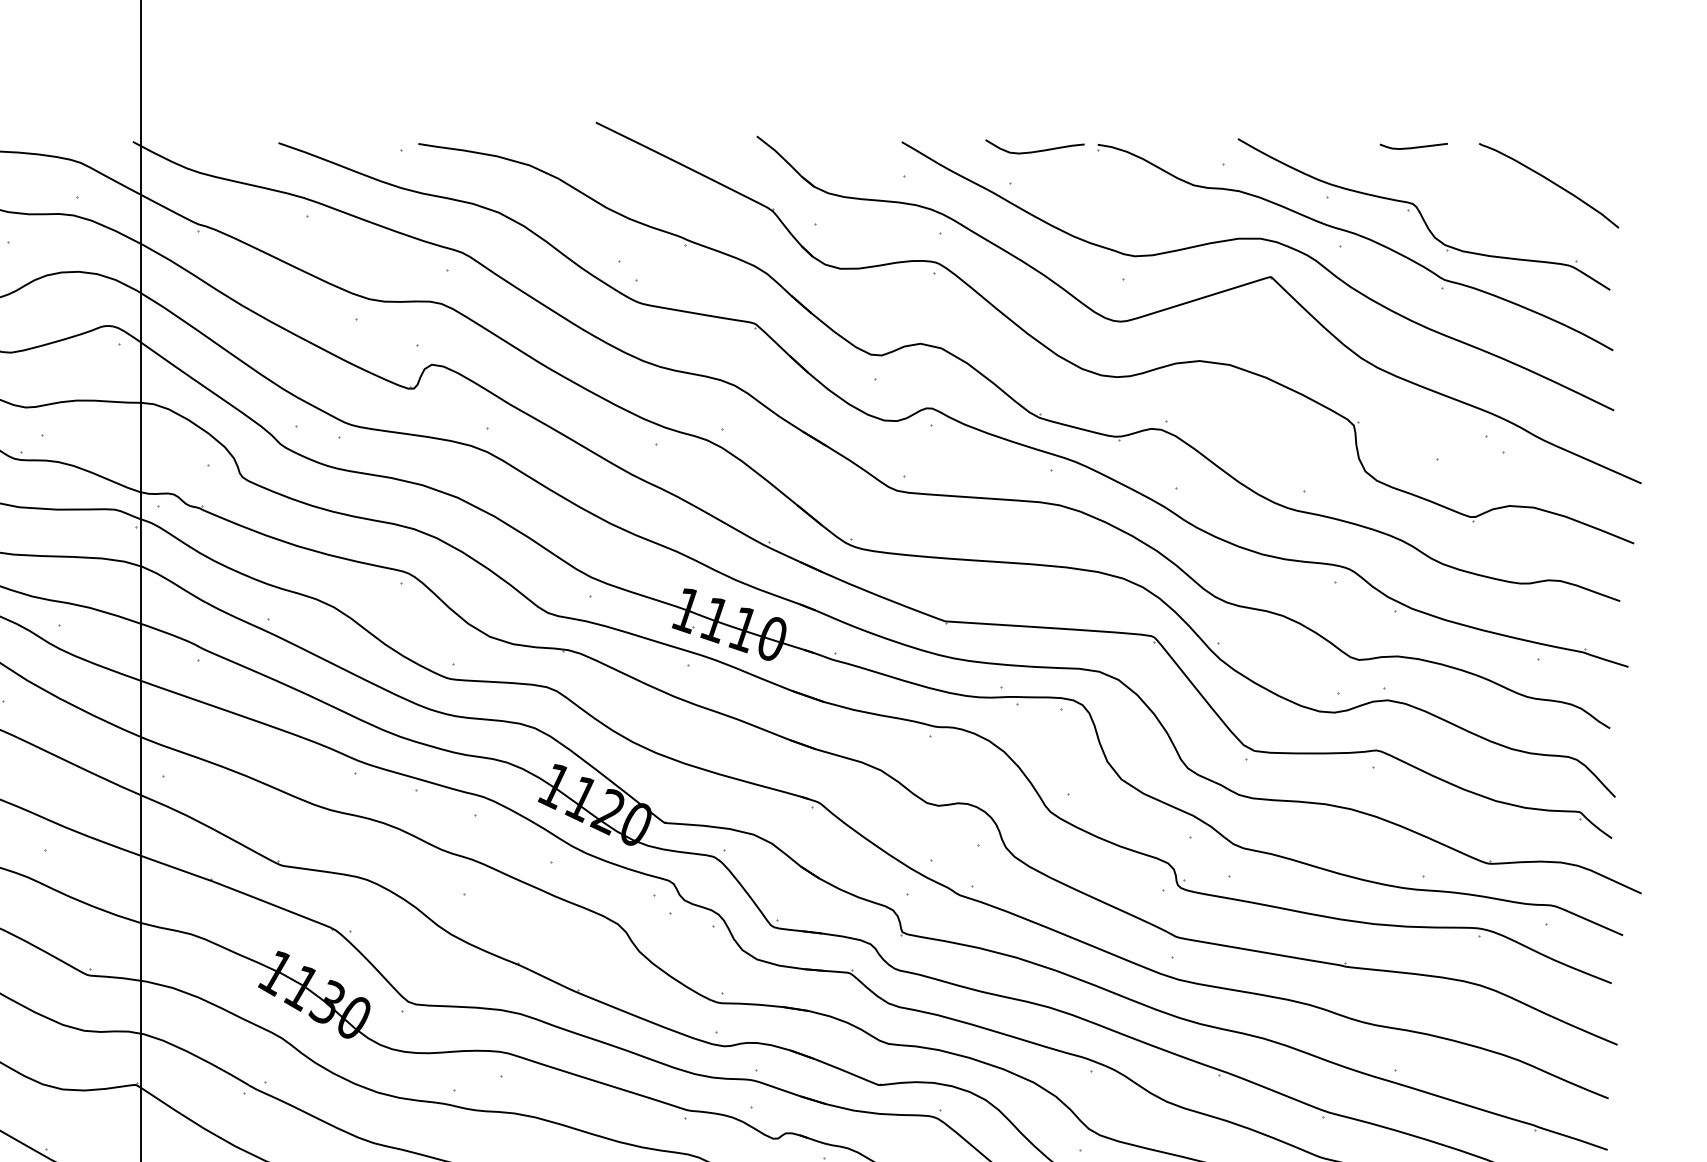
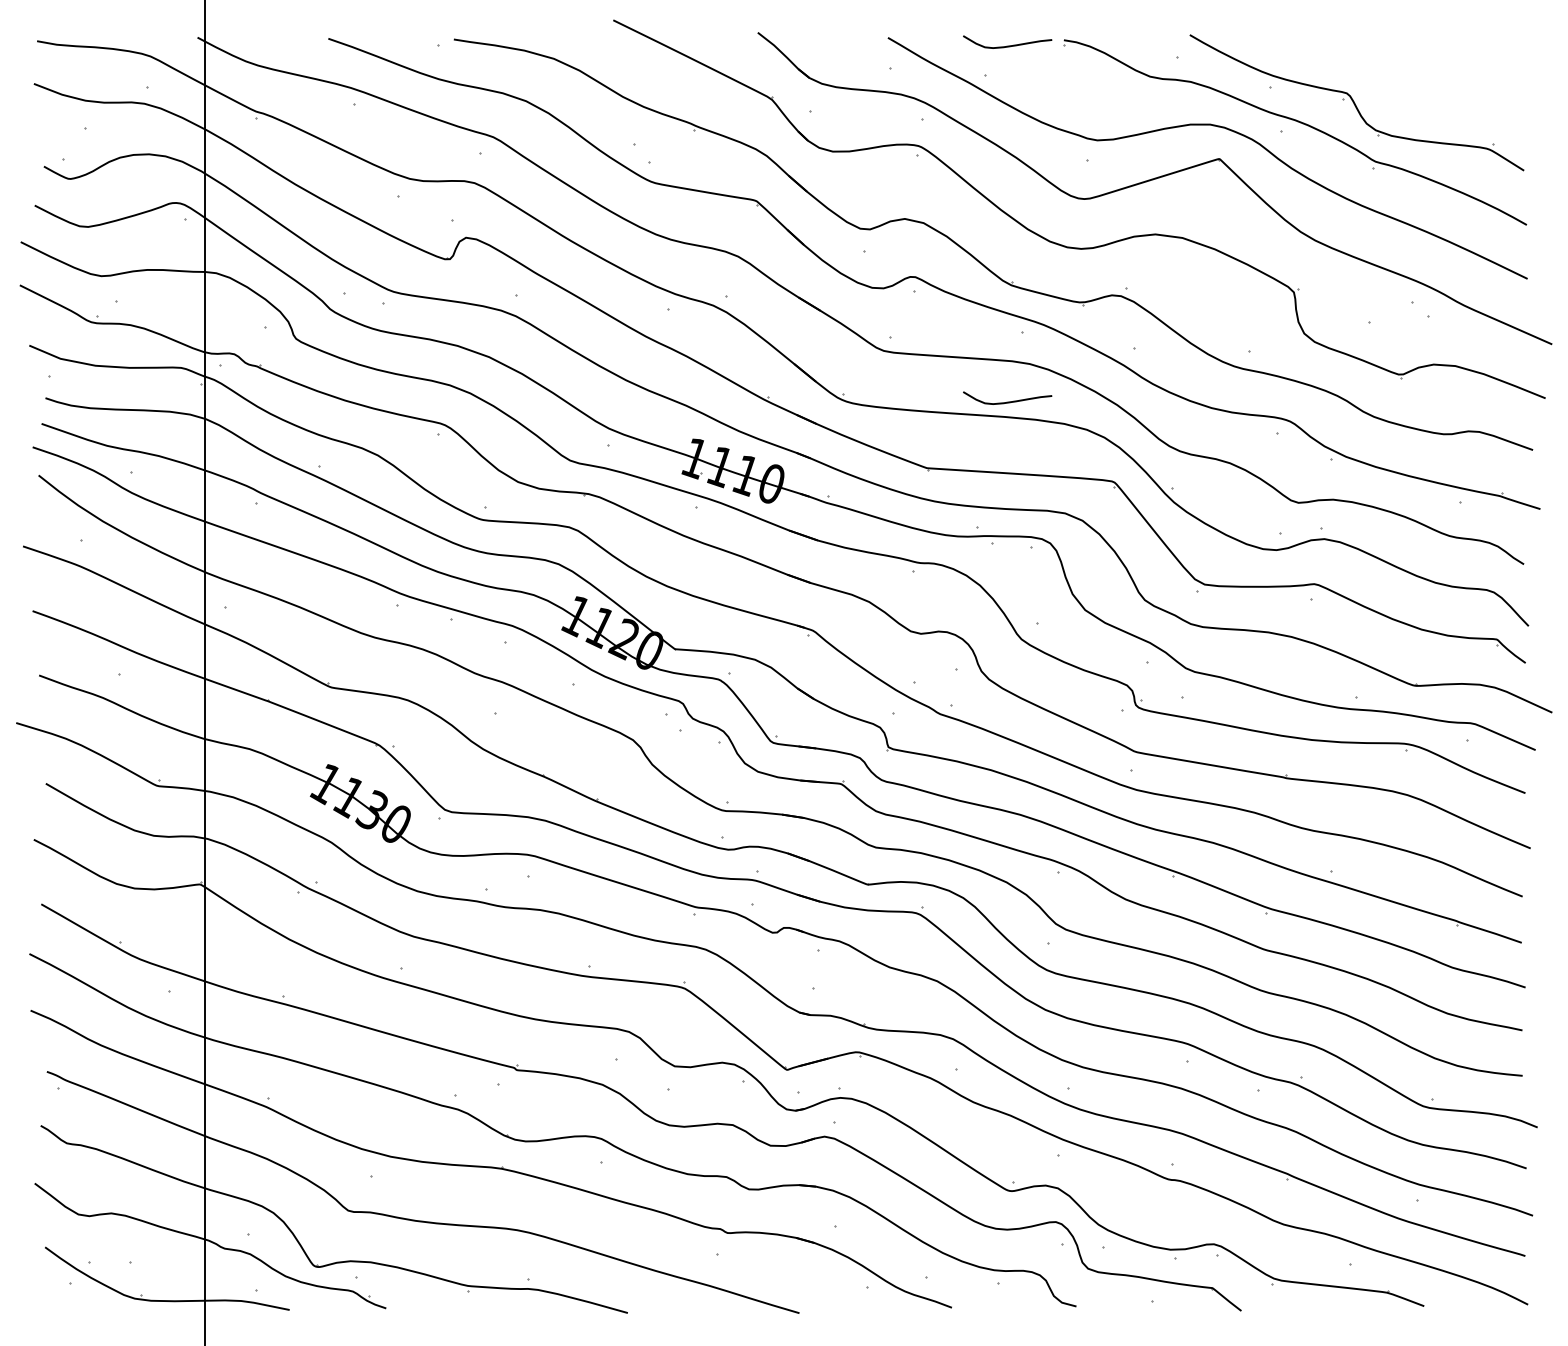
curve: (1413, 147) -> (1347, 42), removed
curve: (1551, 182) -> (1471, 74), removed
curve: (1034, 547) -> (1007, 401), added

